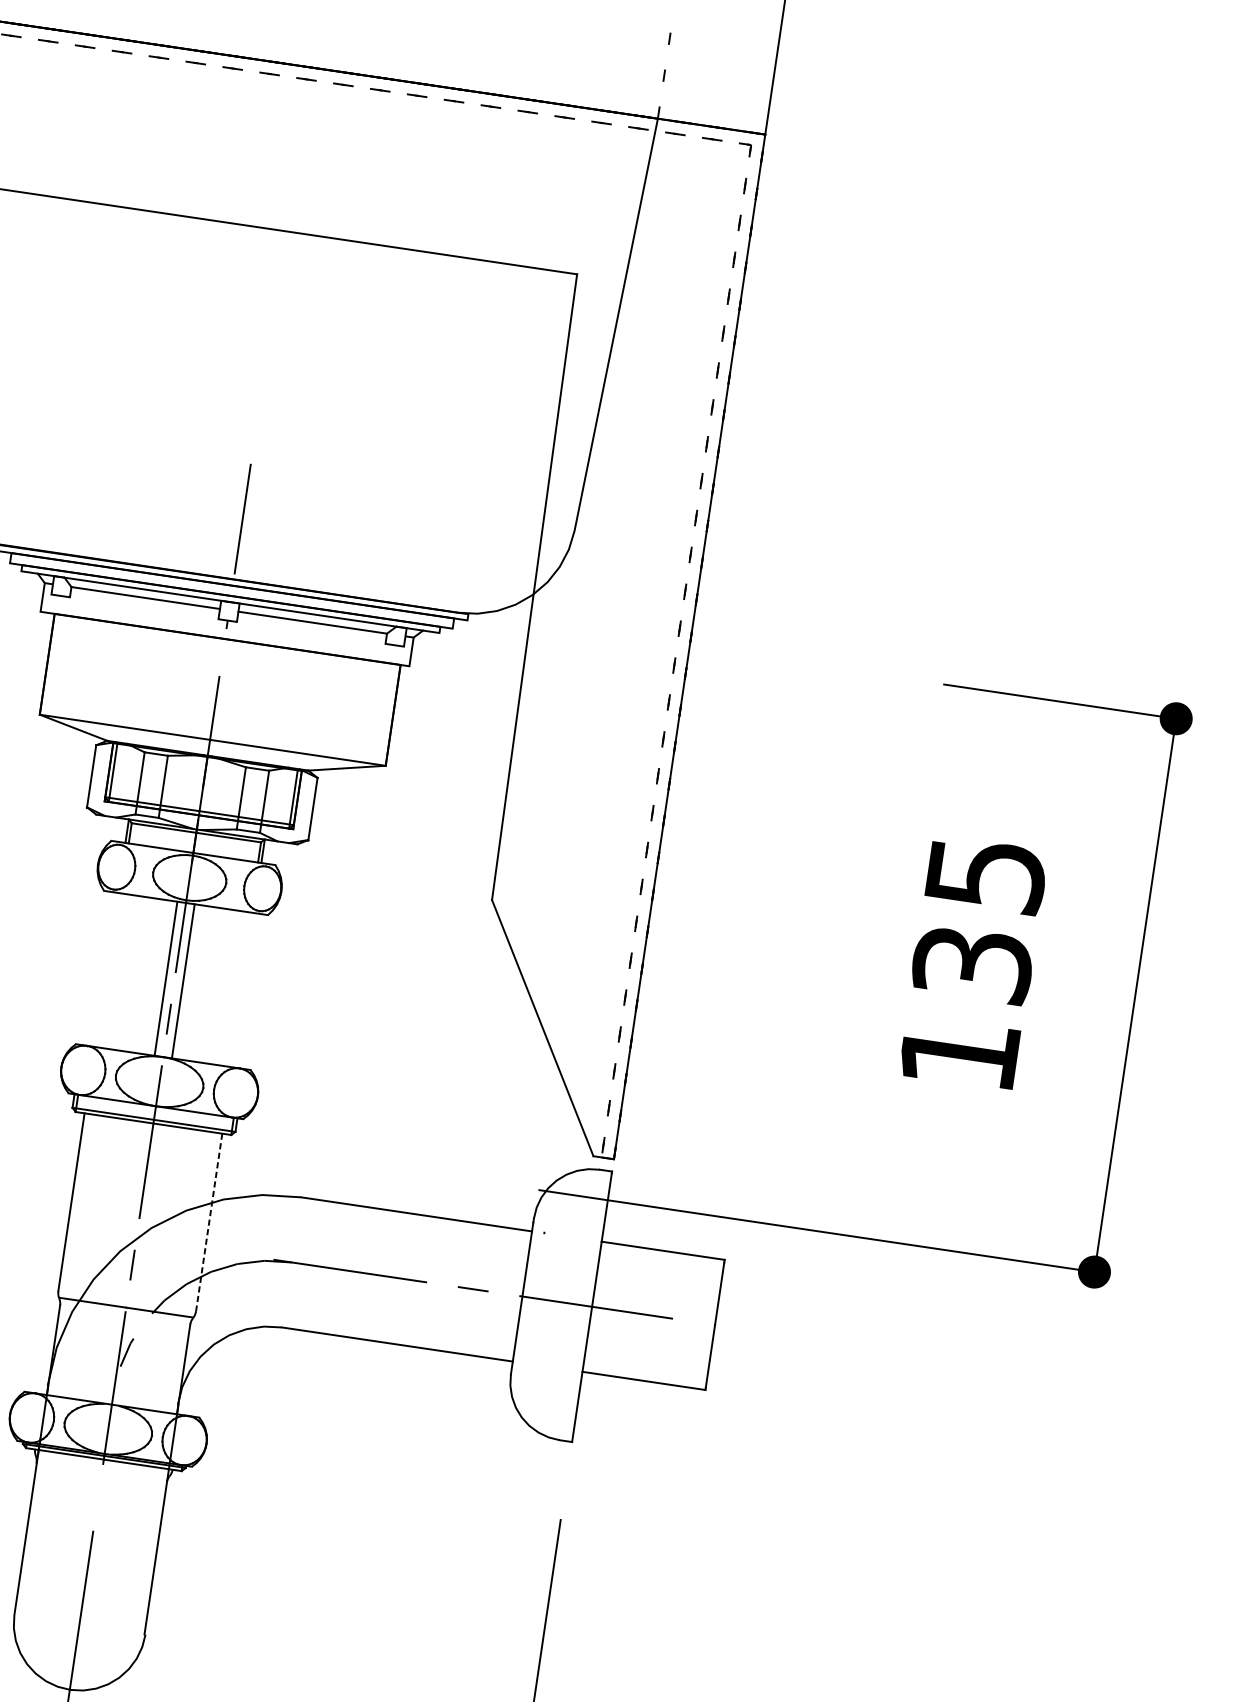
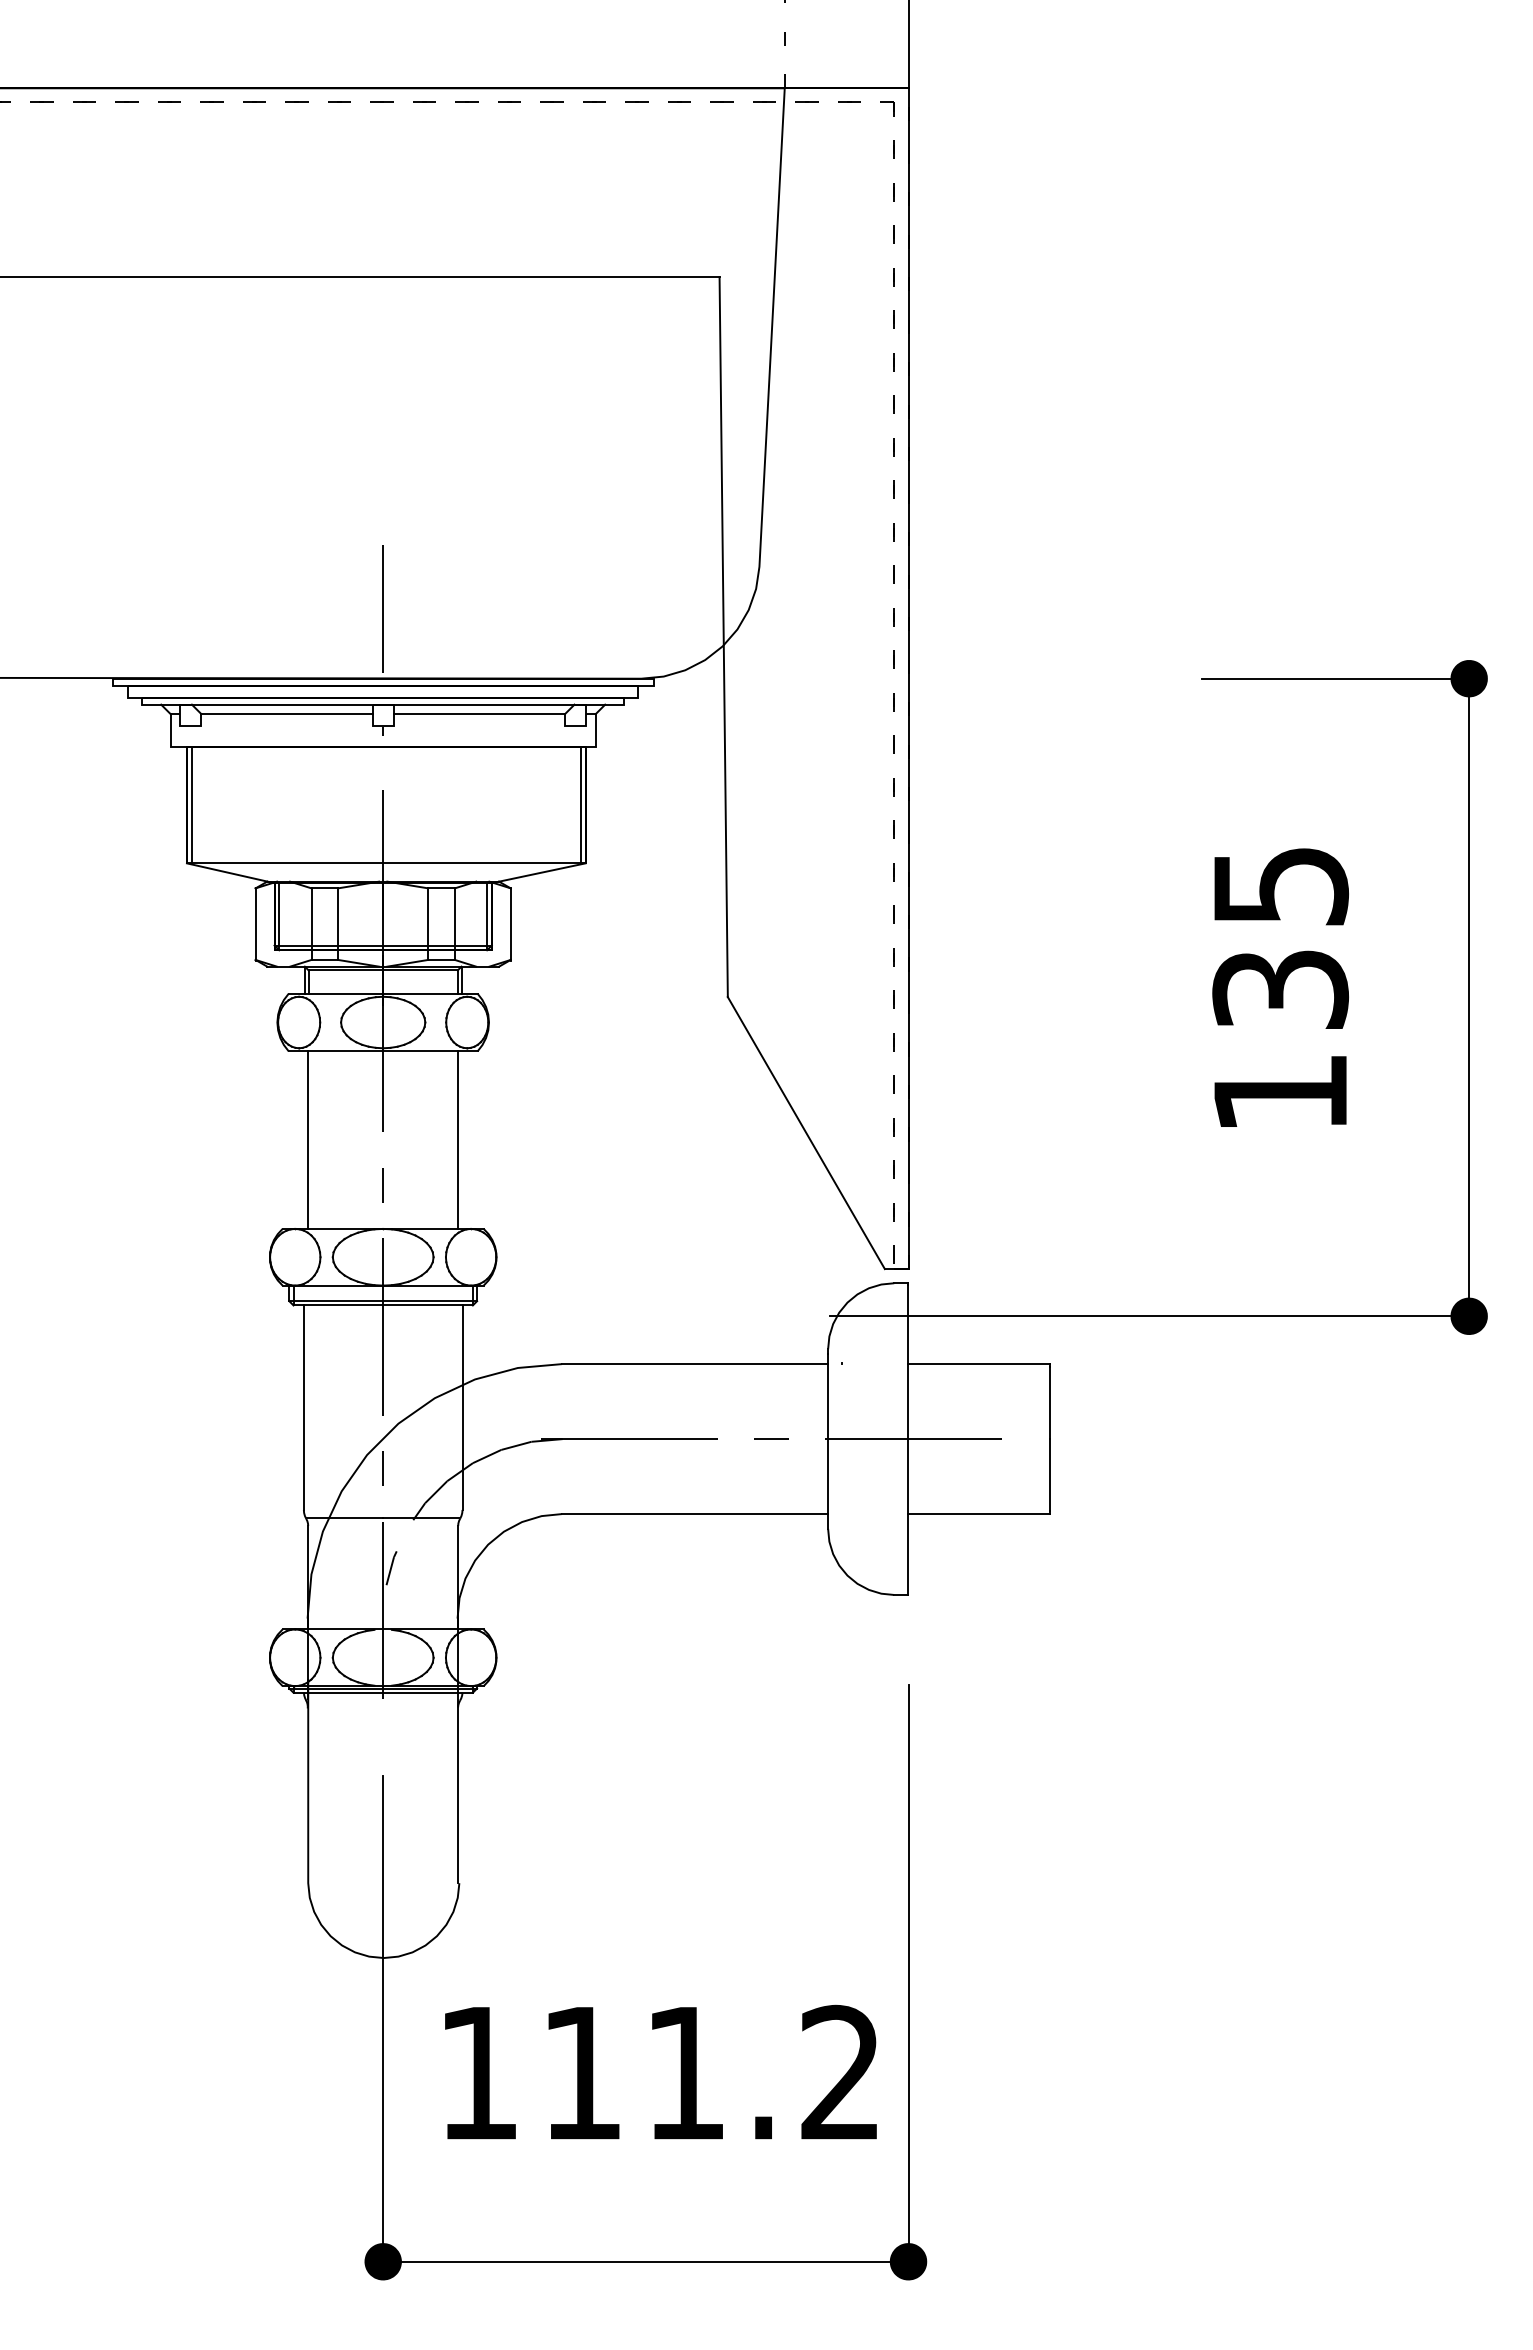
line: (51, 665) -> (191, 805), added
line: (388, 714) -> (580, 805), added
line: (166, 978) -> (308, 1139), moved
line: (183, 980) -> (458, 1139), moved
line: (209, 1223) -> (462, 1408), dashed -> solid

